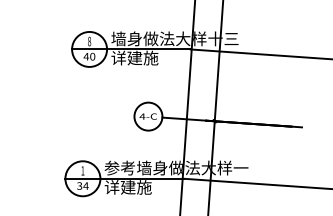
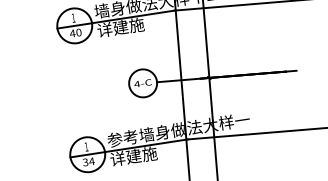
text: (89, 41) -> (73, 18), 8 -> 1

